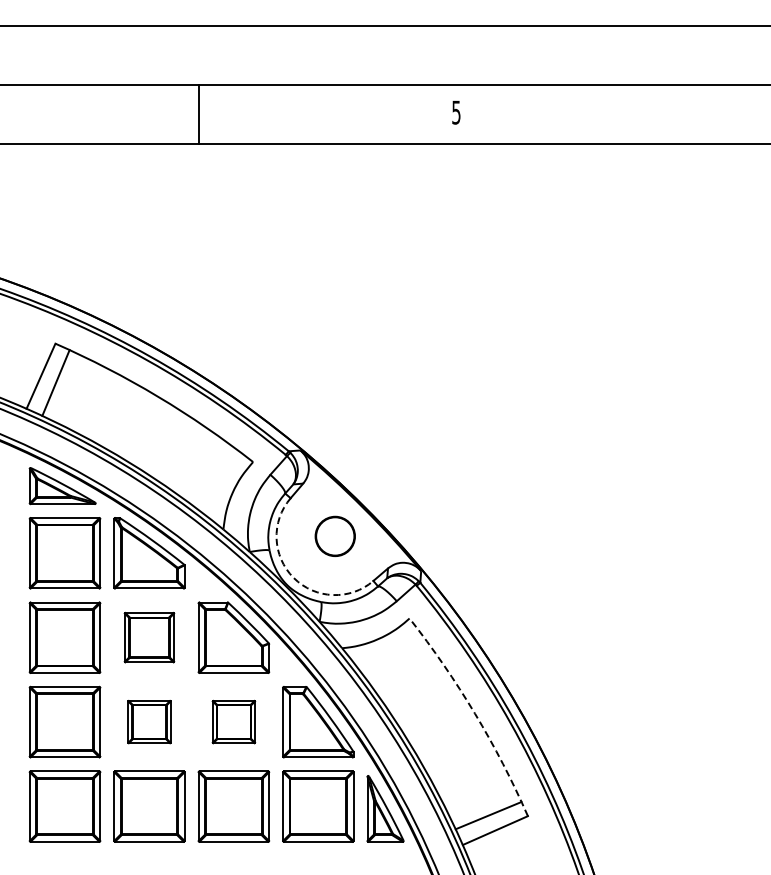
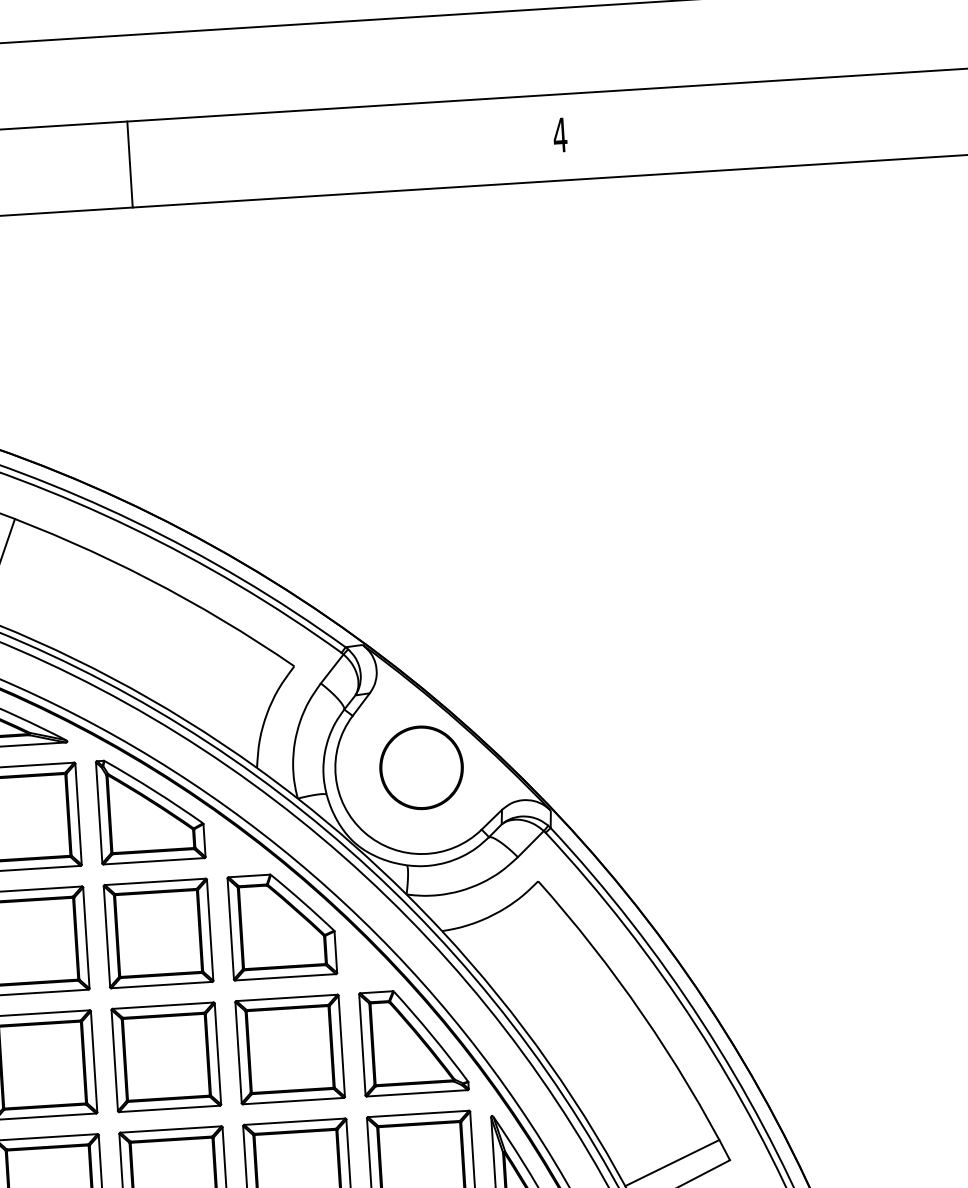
text: (455, 112) -> (558, 135), 5 -> 4
line: (198, 113) -> (129, 163), moved
circle: (335, 536) -> (422, 767), size x1.43
arc: (293, 577) -> (364, 831), dashed -> solid
part: (149, 637) -> (158, 933), size x1.43
arc: (474, 713) -> (642, 1014), dashed -> solid
part: (149, 721) -> (166, 1056), size x1.67
part: (233, 721) -> (289, 1048), size x1.67

